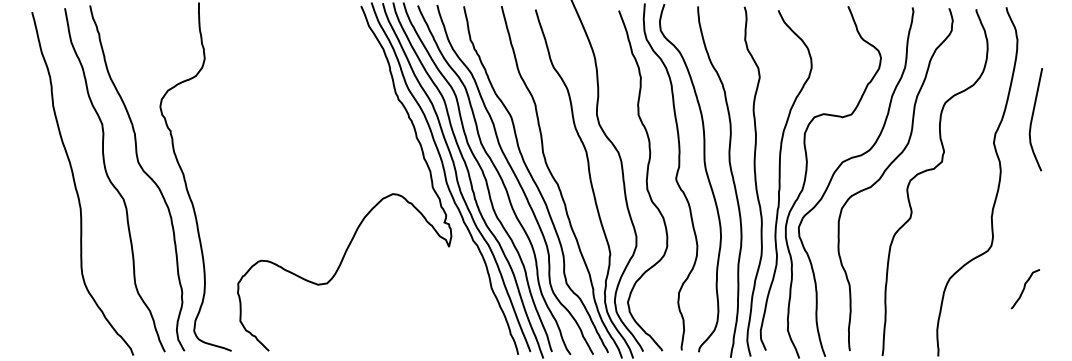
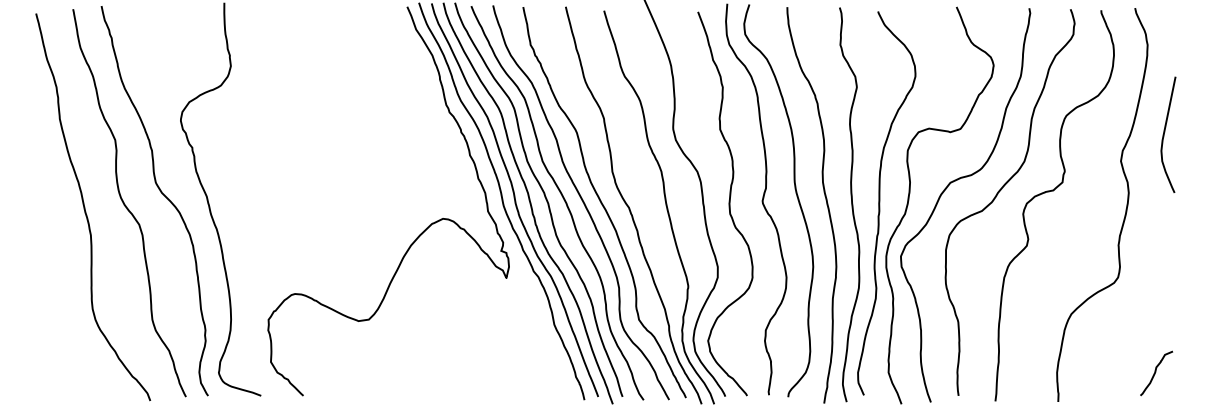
curve: (1025, 288) -> (1156, 372), moved

